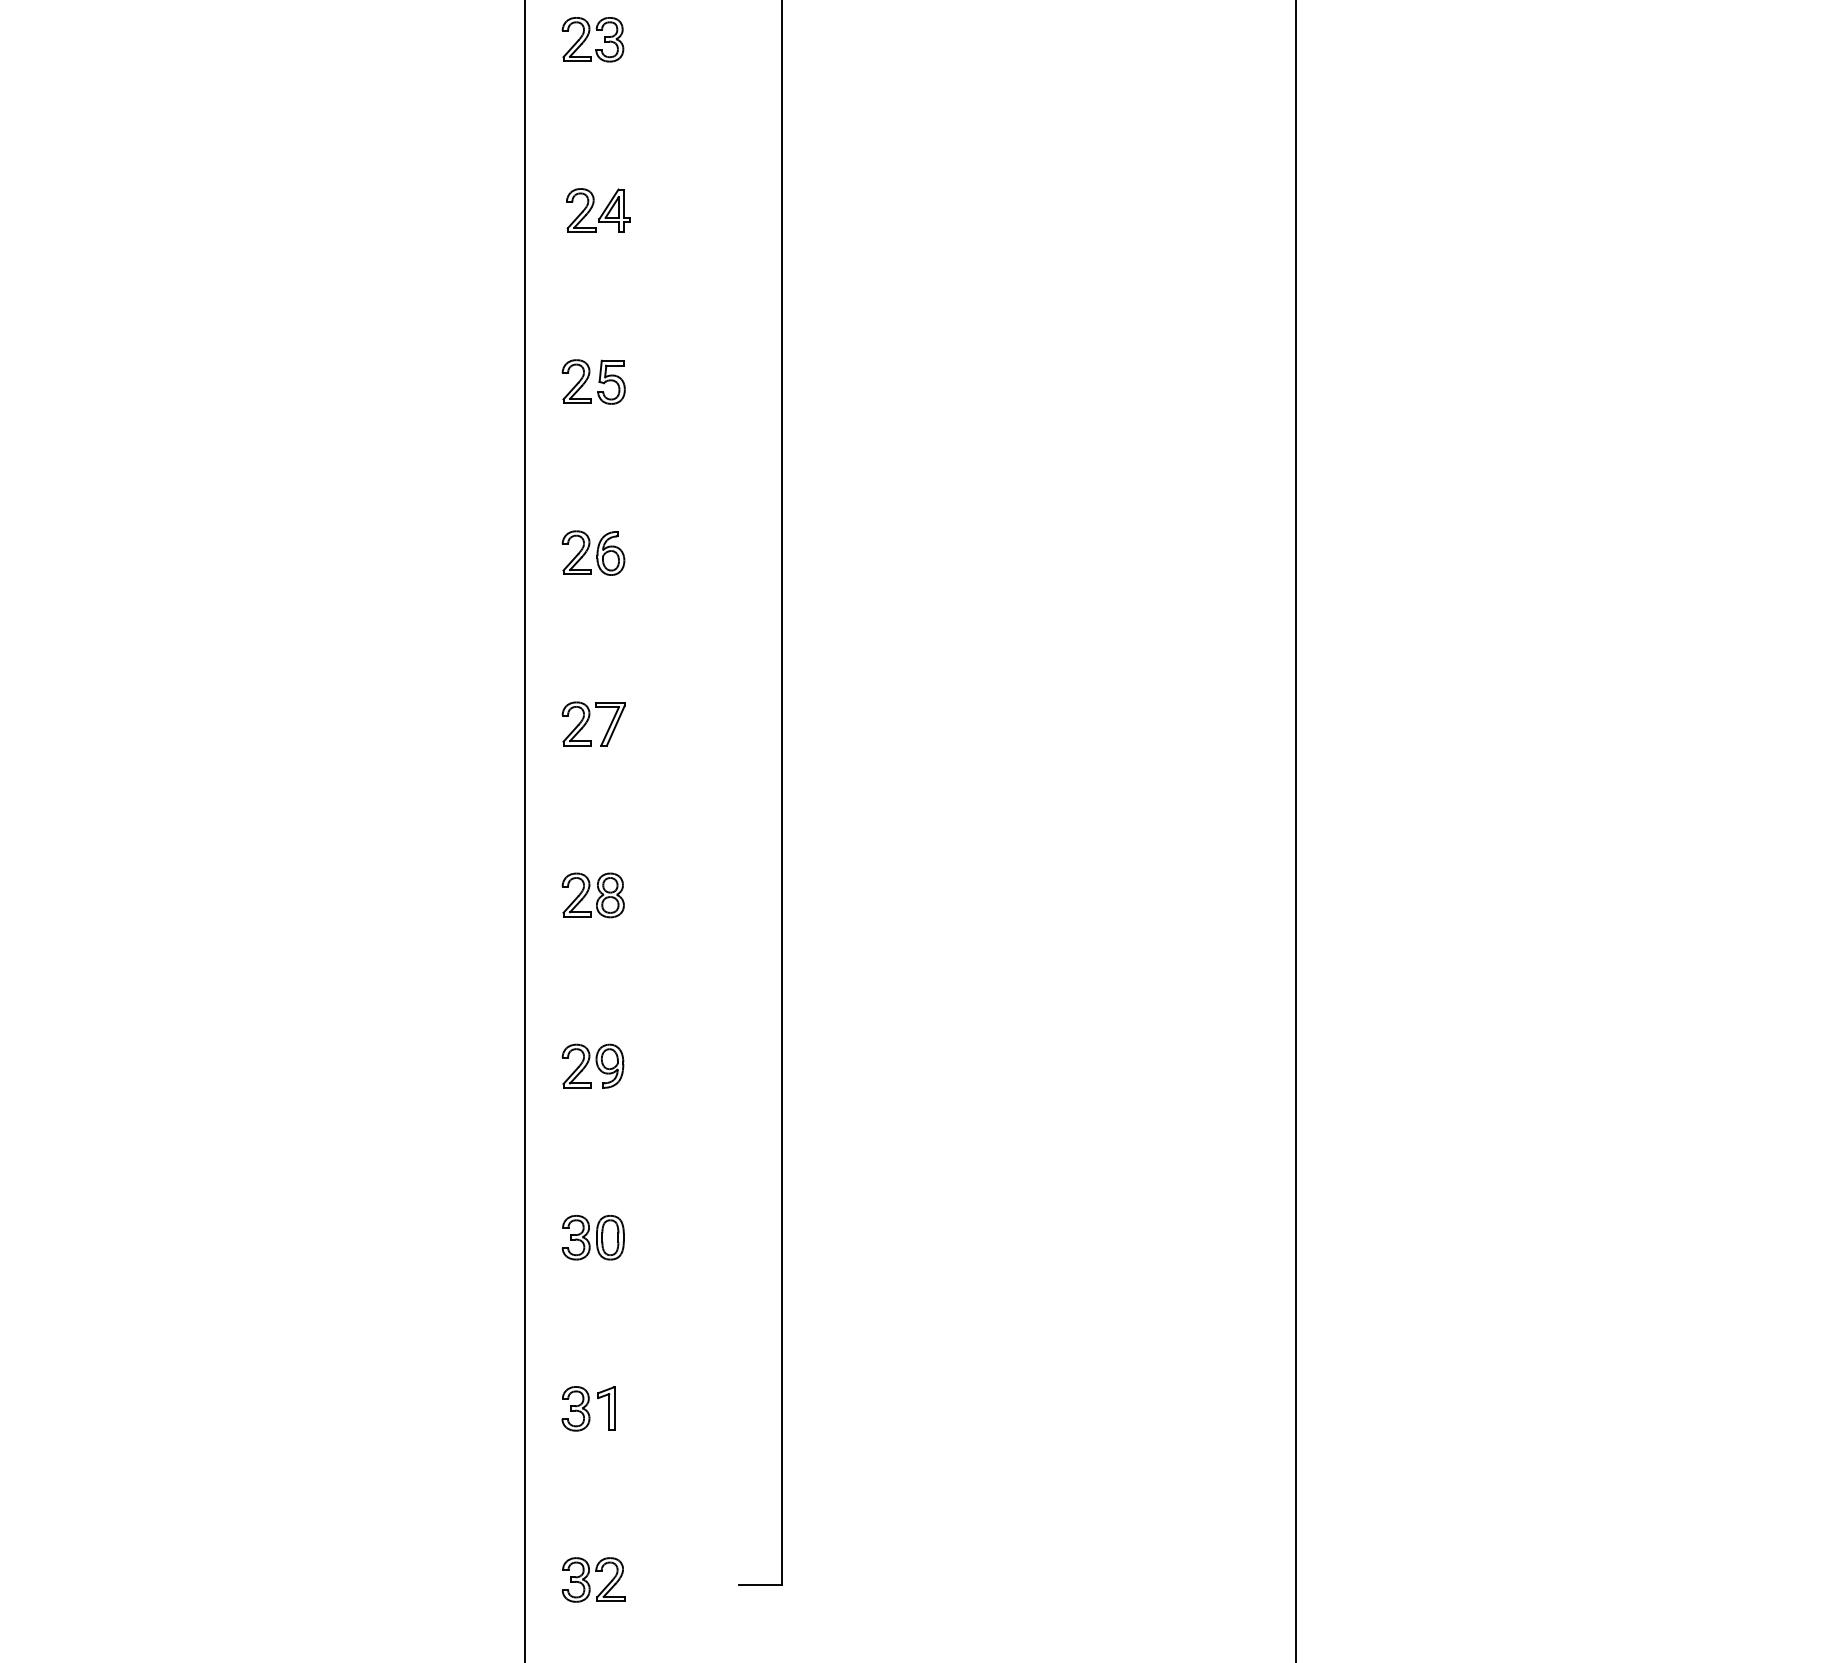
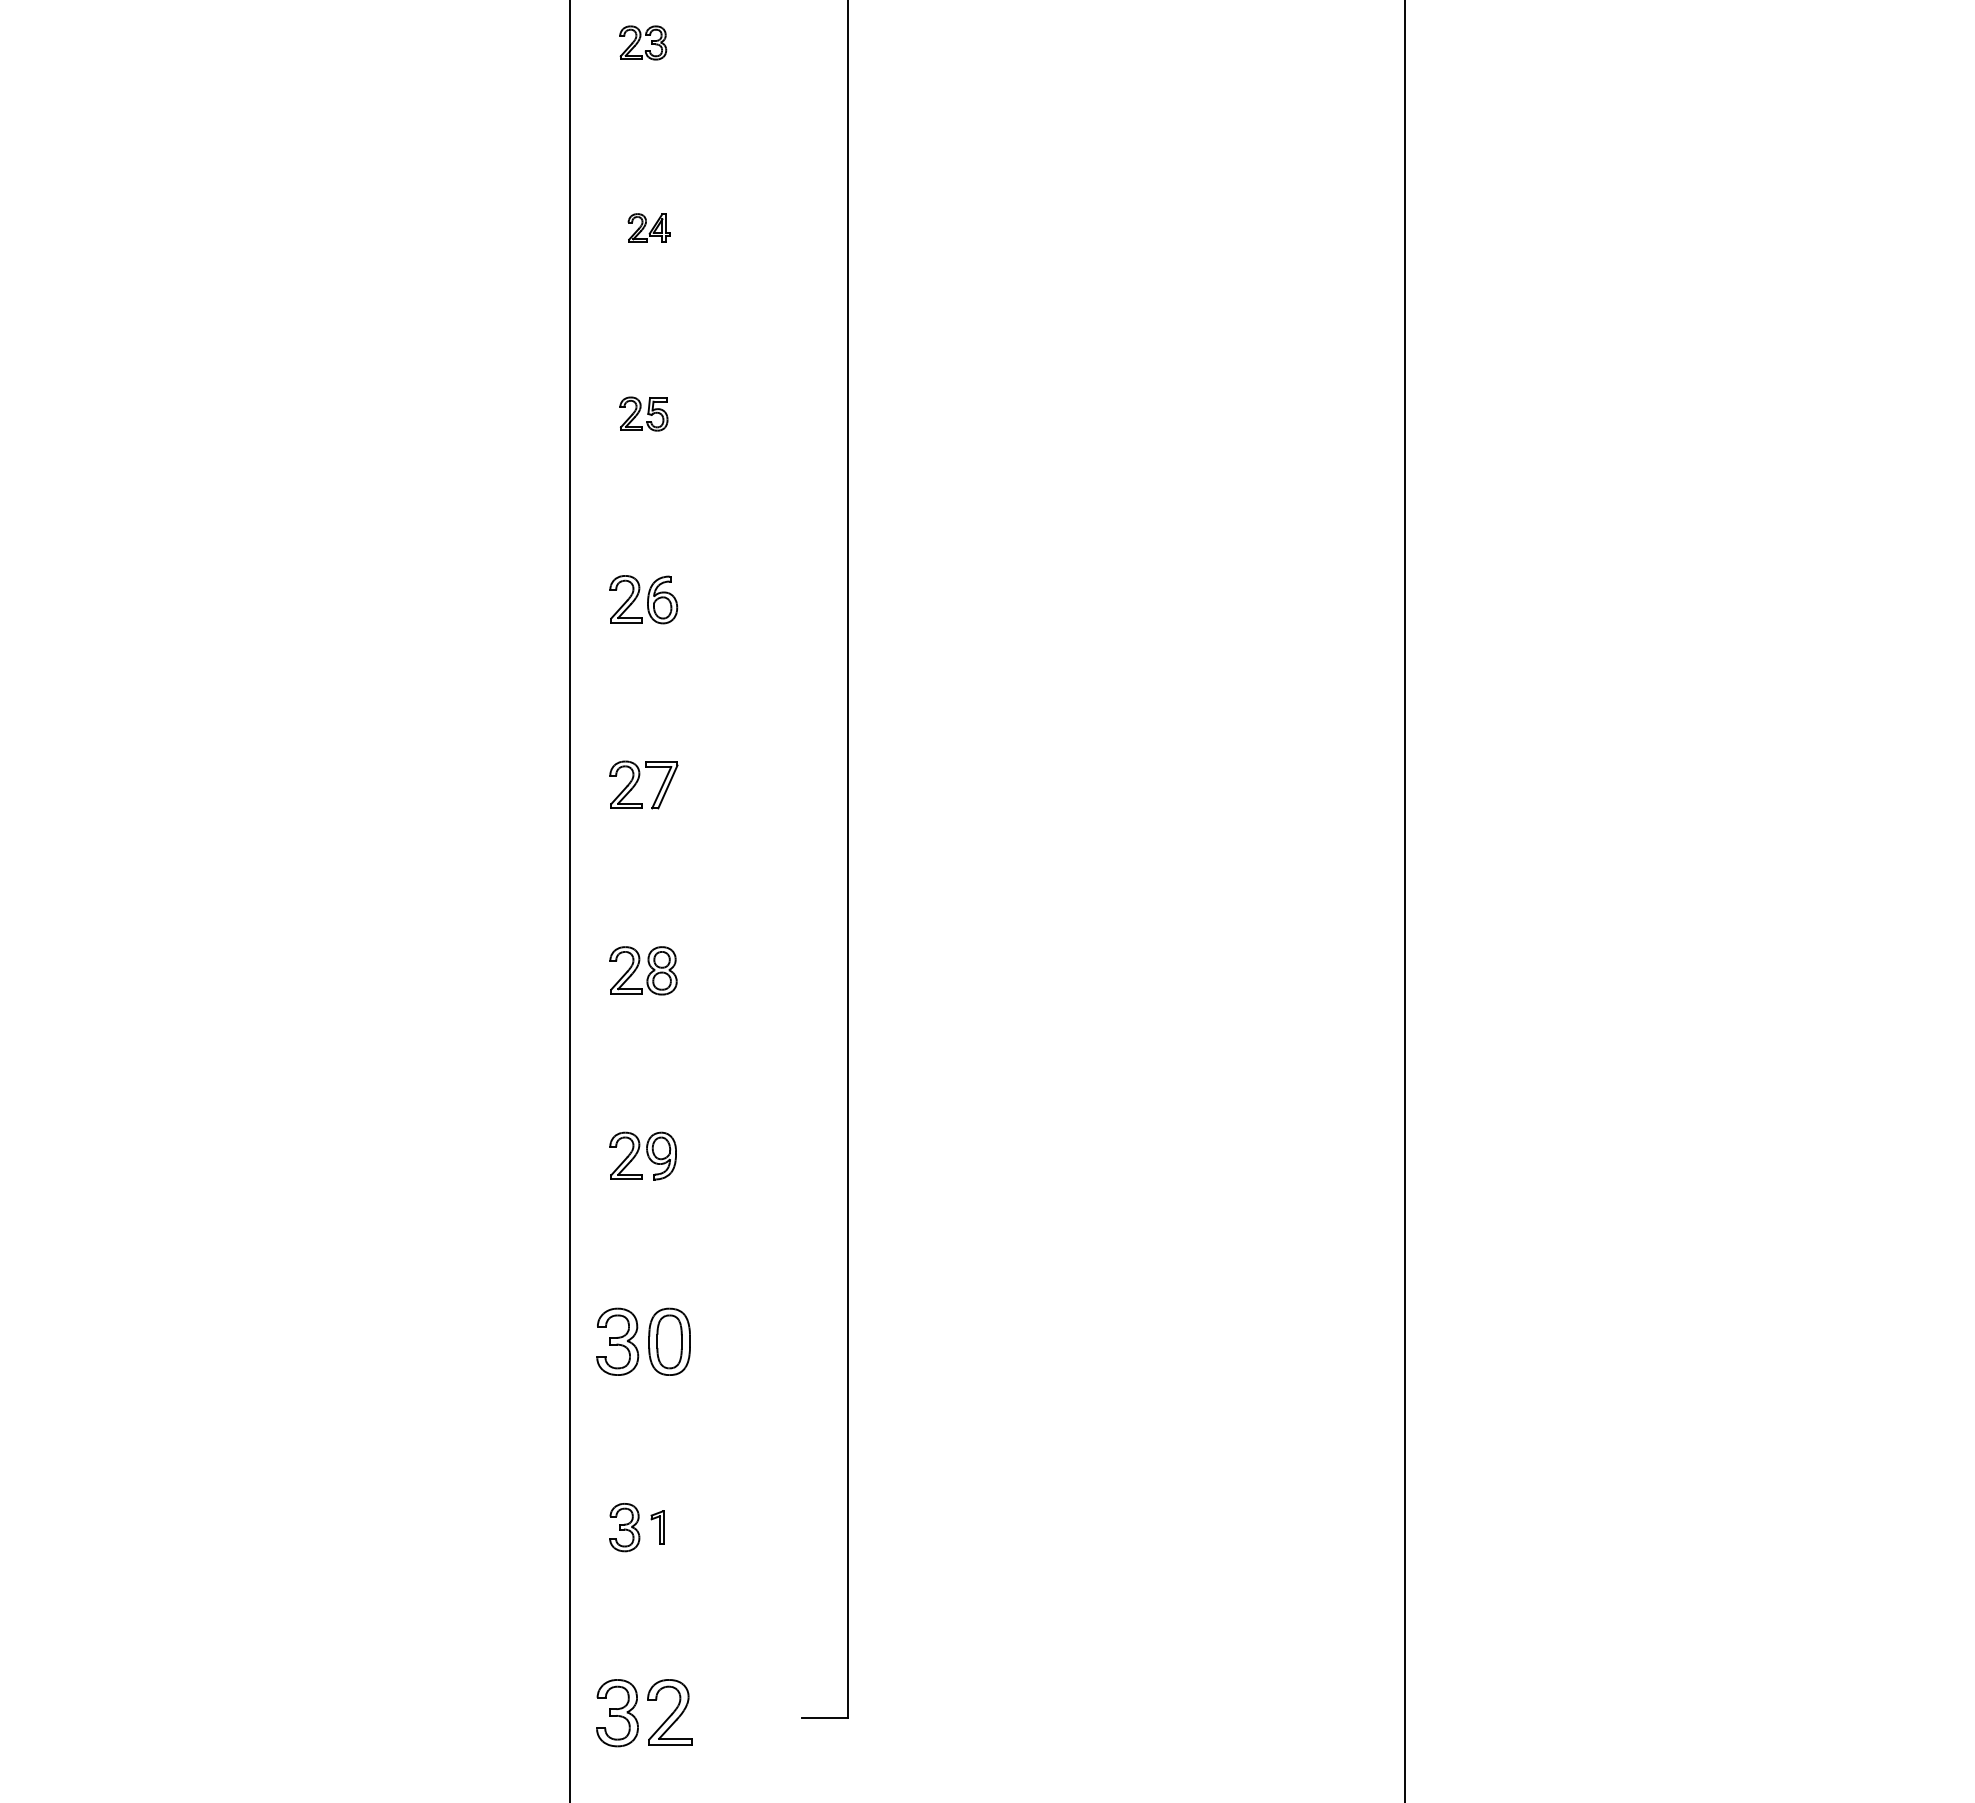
part: (592, 39) -> (642, 42), size x0.7
part: (598, 210) -> (649, 228), size x0.6
part: (593, 381) -> (643, 413), size x0.7
part: (592, 1237) -> (642, 1341), size x1.4
part: (606, 1408) -> (657, 1527), size x0.7
part: (593, 1579) -> (643, 1712), size x1.4

